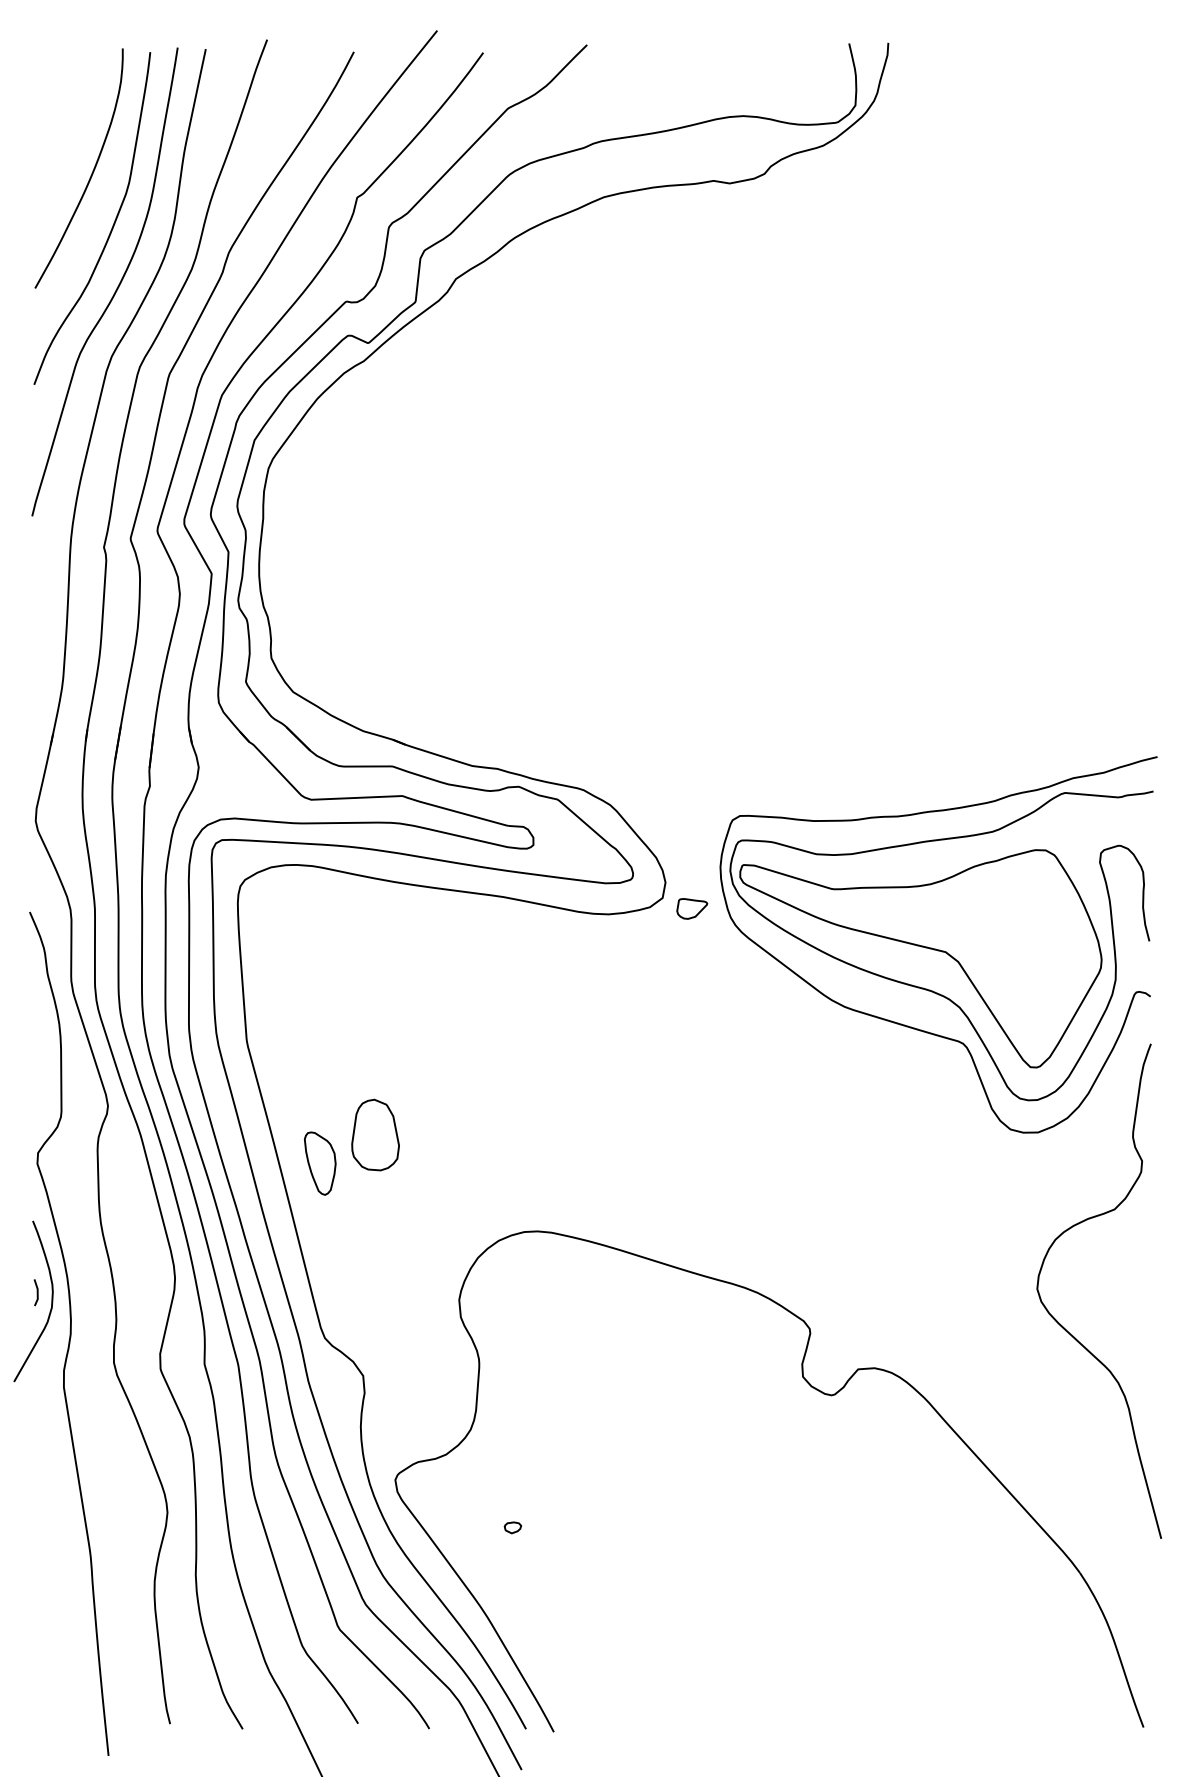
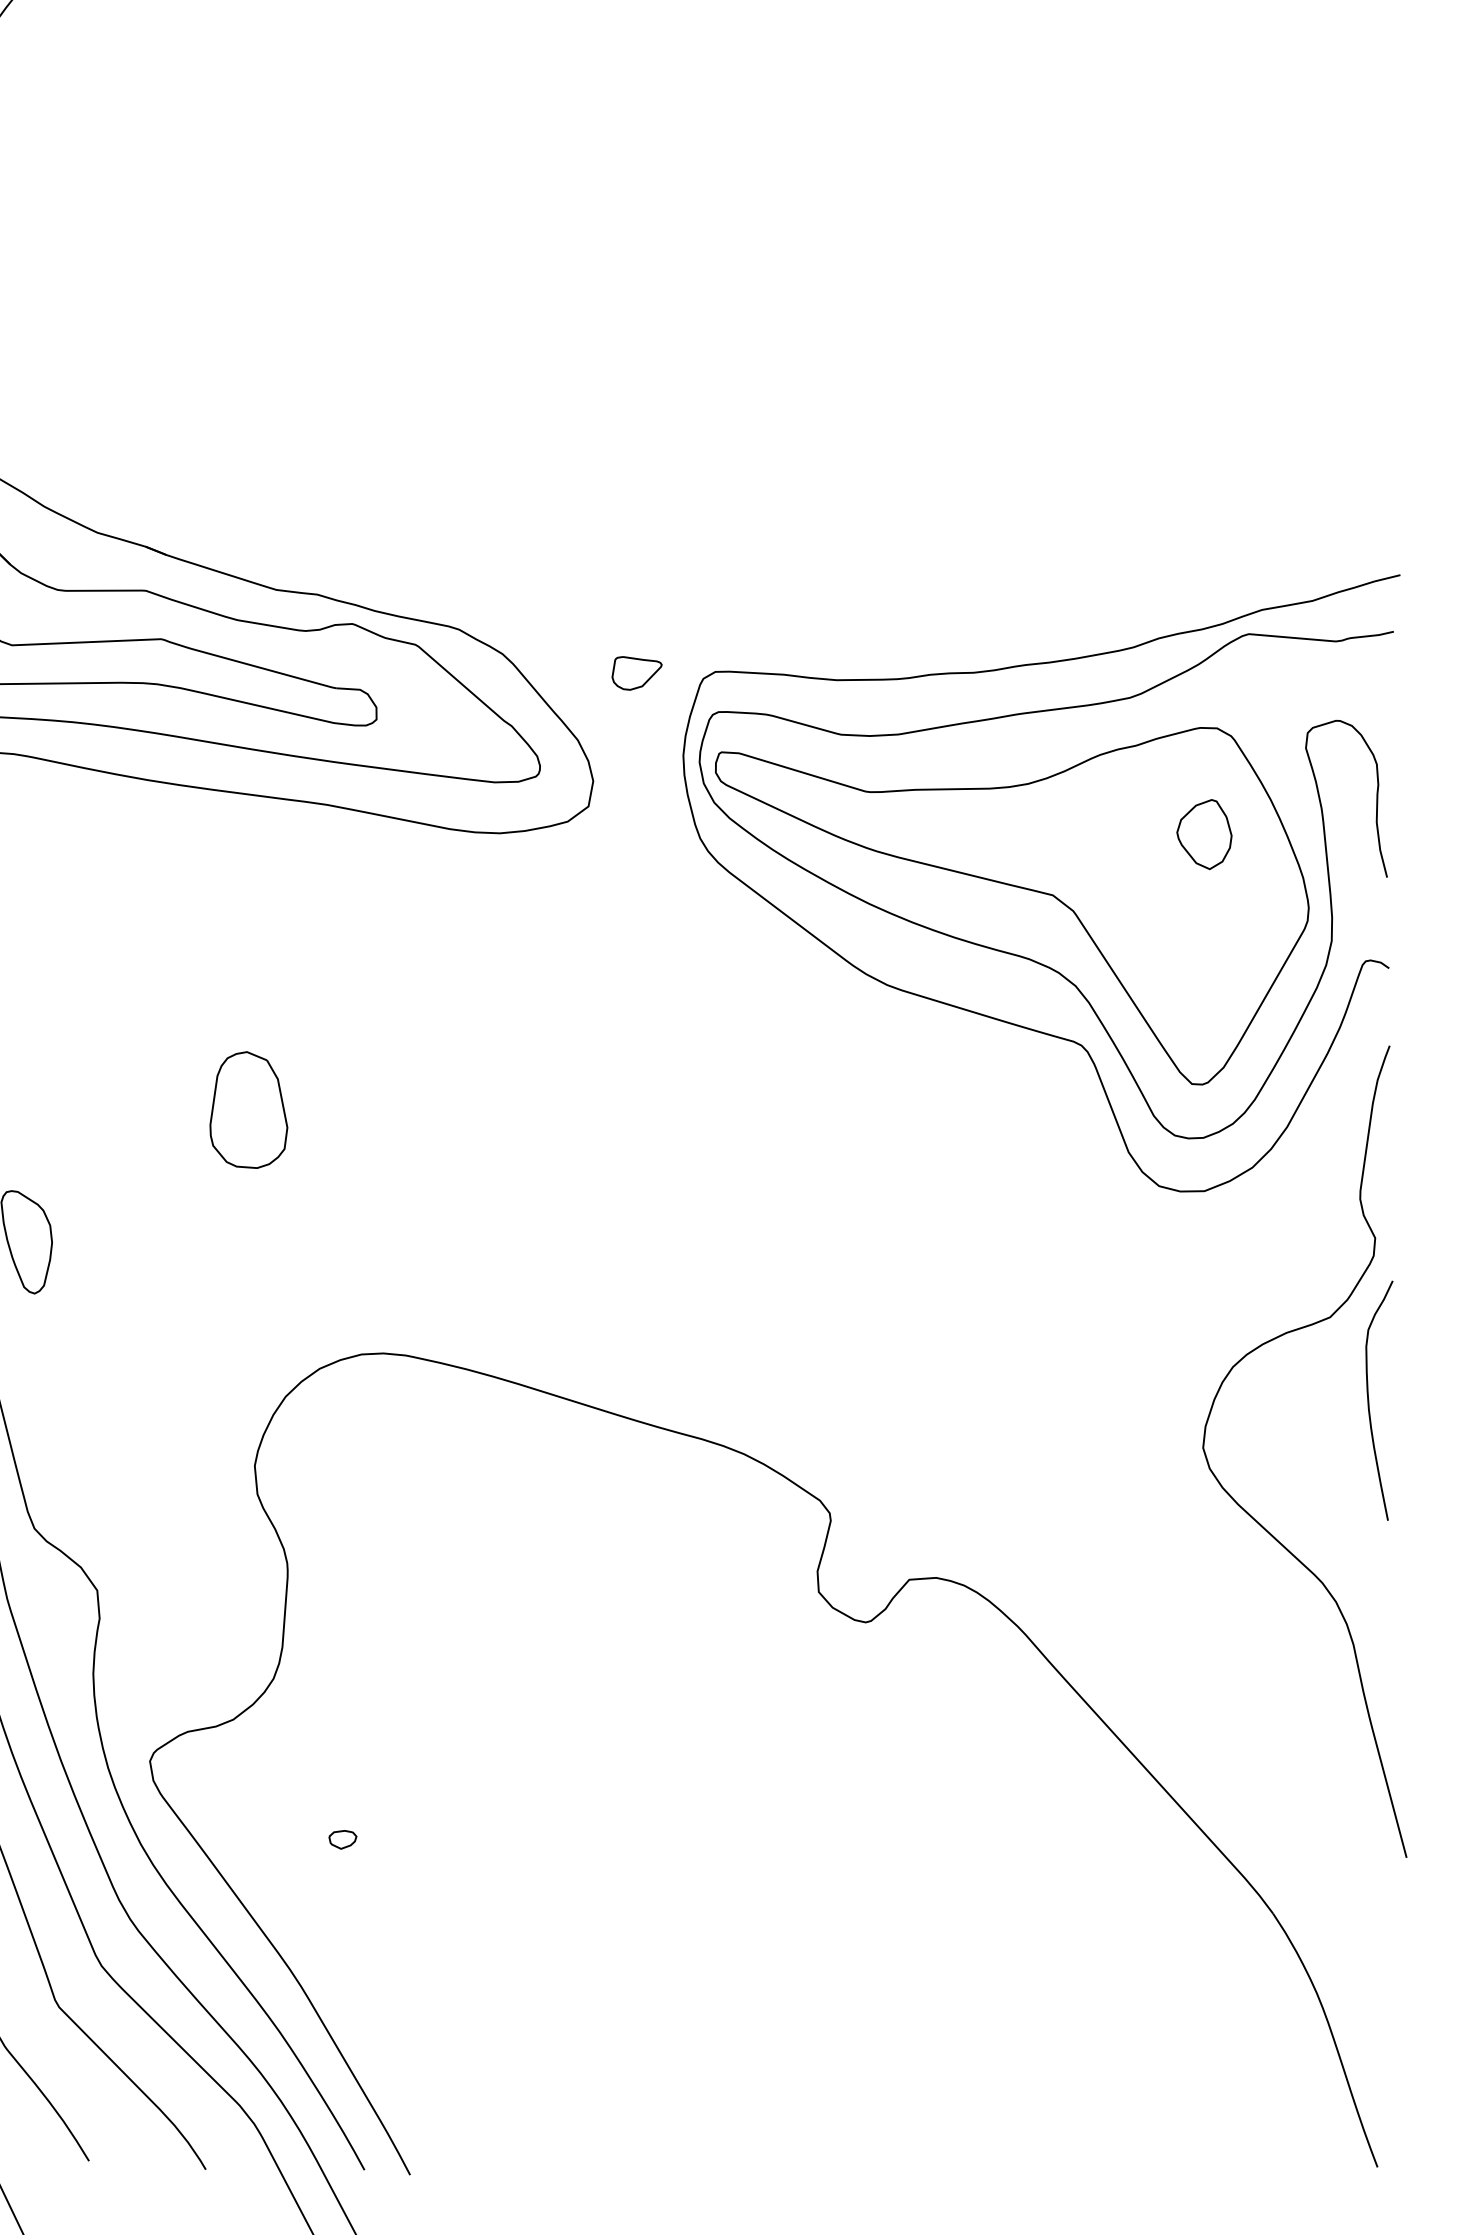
part: (692, 908) -> (637, 672), moved
part: (1037, 915) -> (1203, 835), added
part: (375, 1134) -> (248, 1109), moved
curve: (1139, 1263) -> (1370, 1406), added

